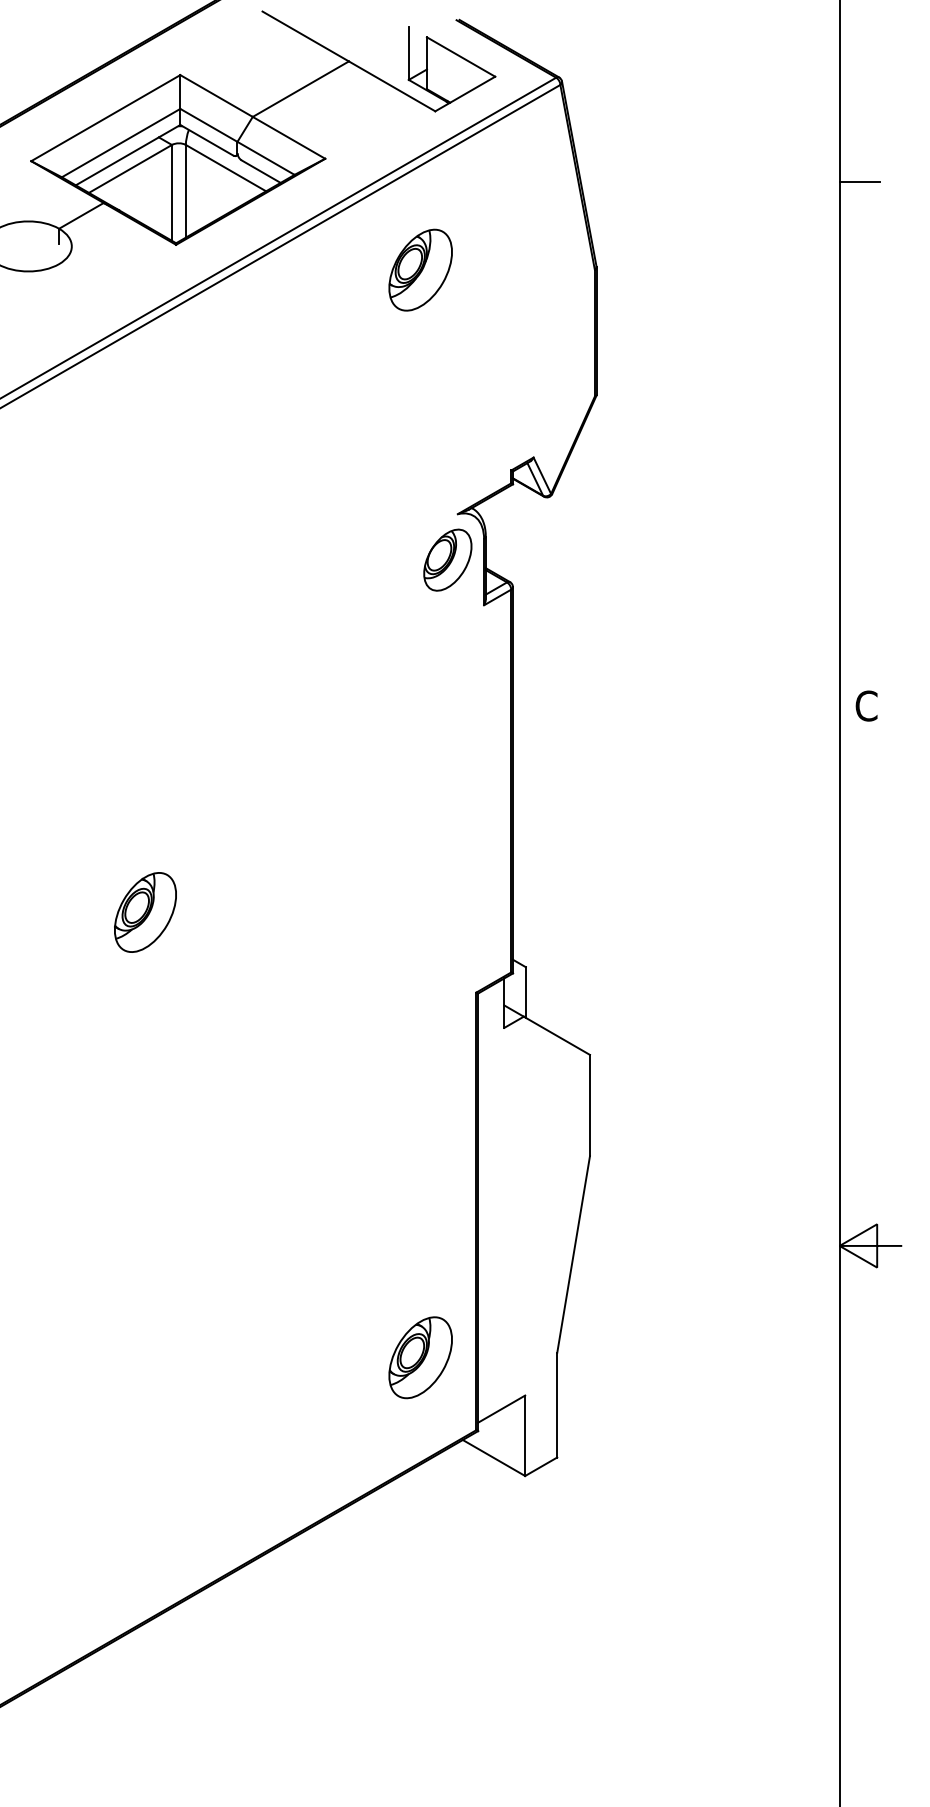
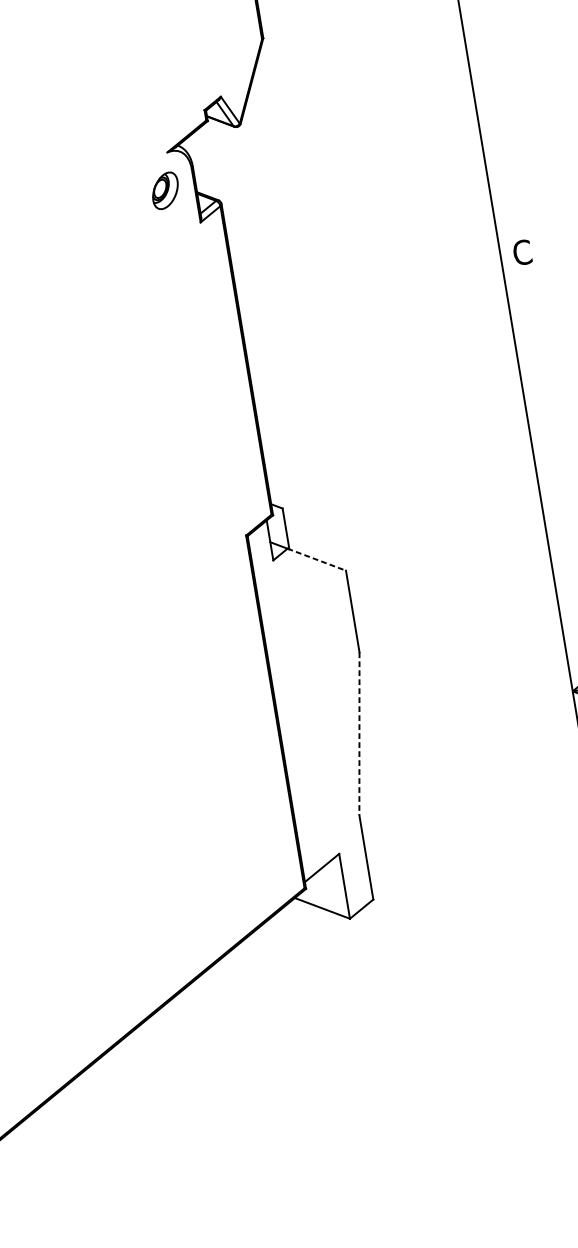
part: (447, 559) -> (165, 190), size x0.7
line: (557, 1036) -> (317, 560), solid -> dashed
line: (573, 1254) -> (359, 733), solid -> dashed
part: (420, 1357) -> (249, 837), removed

